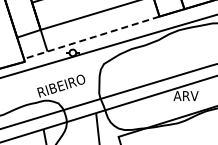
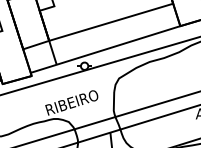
line: (91, 37) -> (105, 49), dashed -> solid

